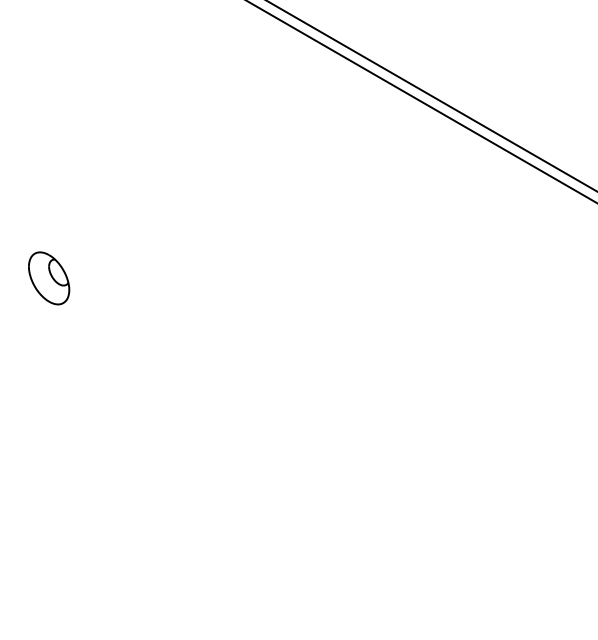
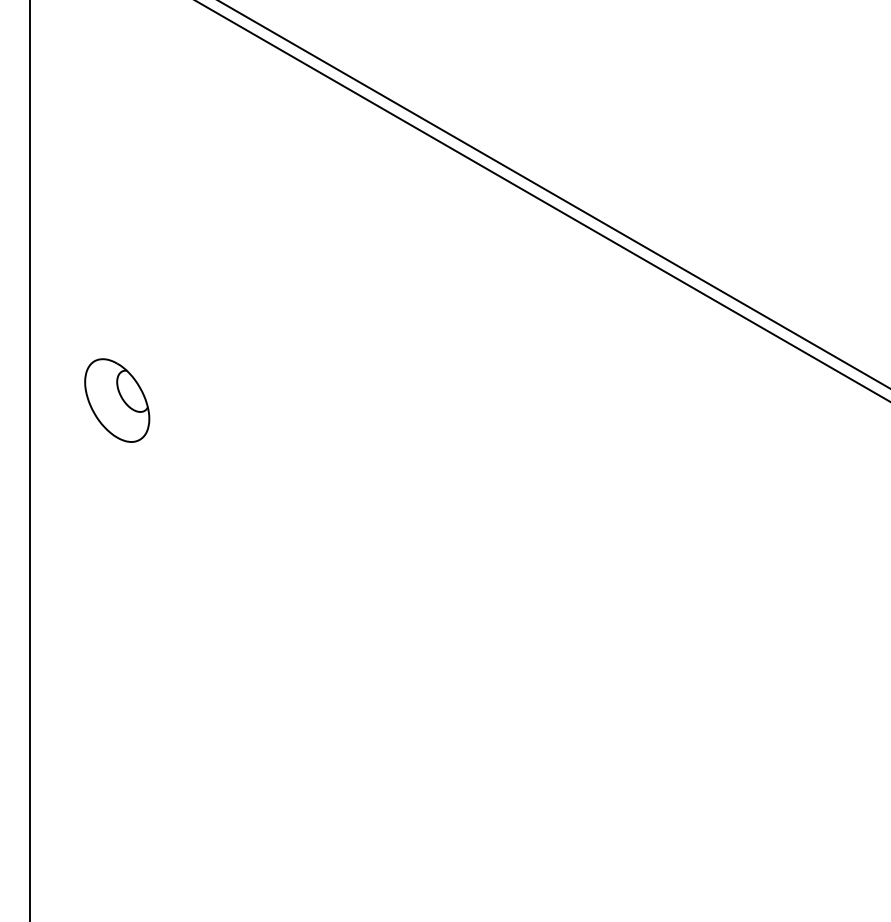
part: (49, 277) -> (117, 399), size x1.4

